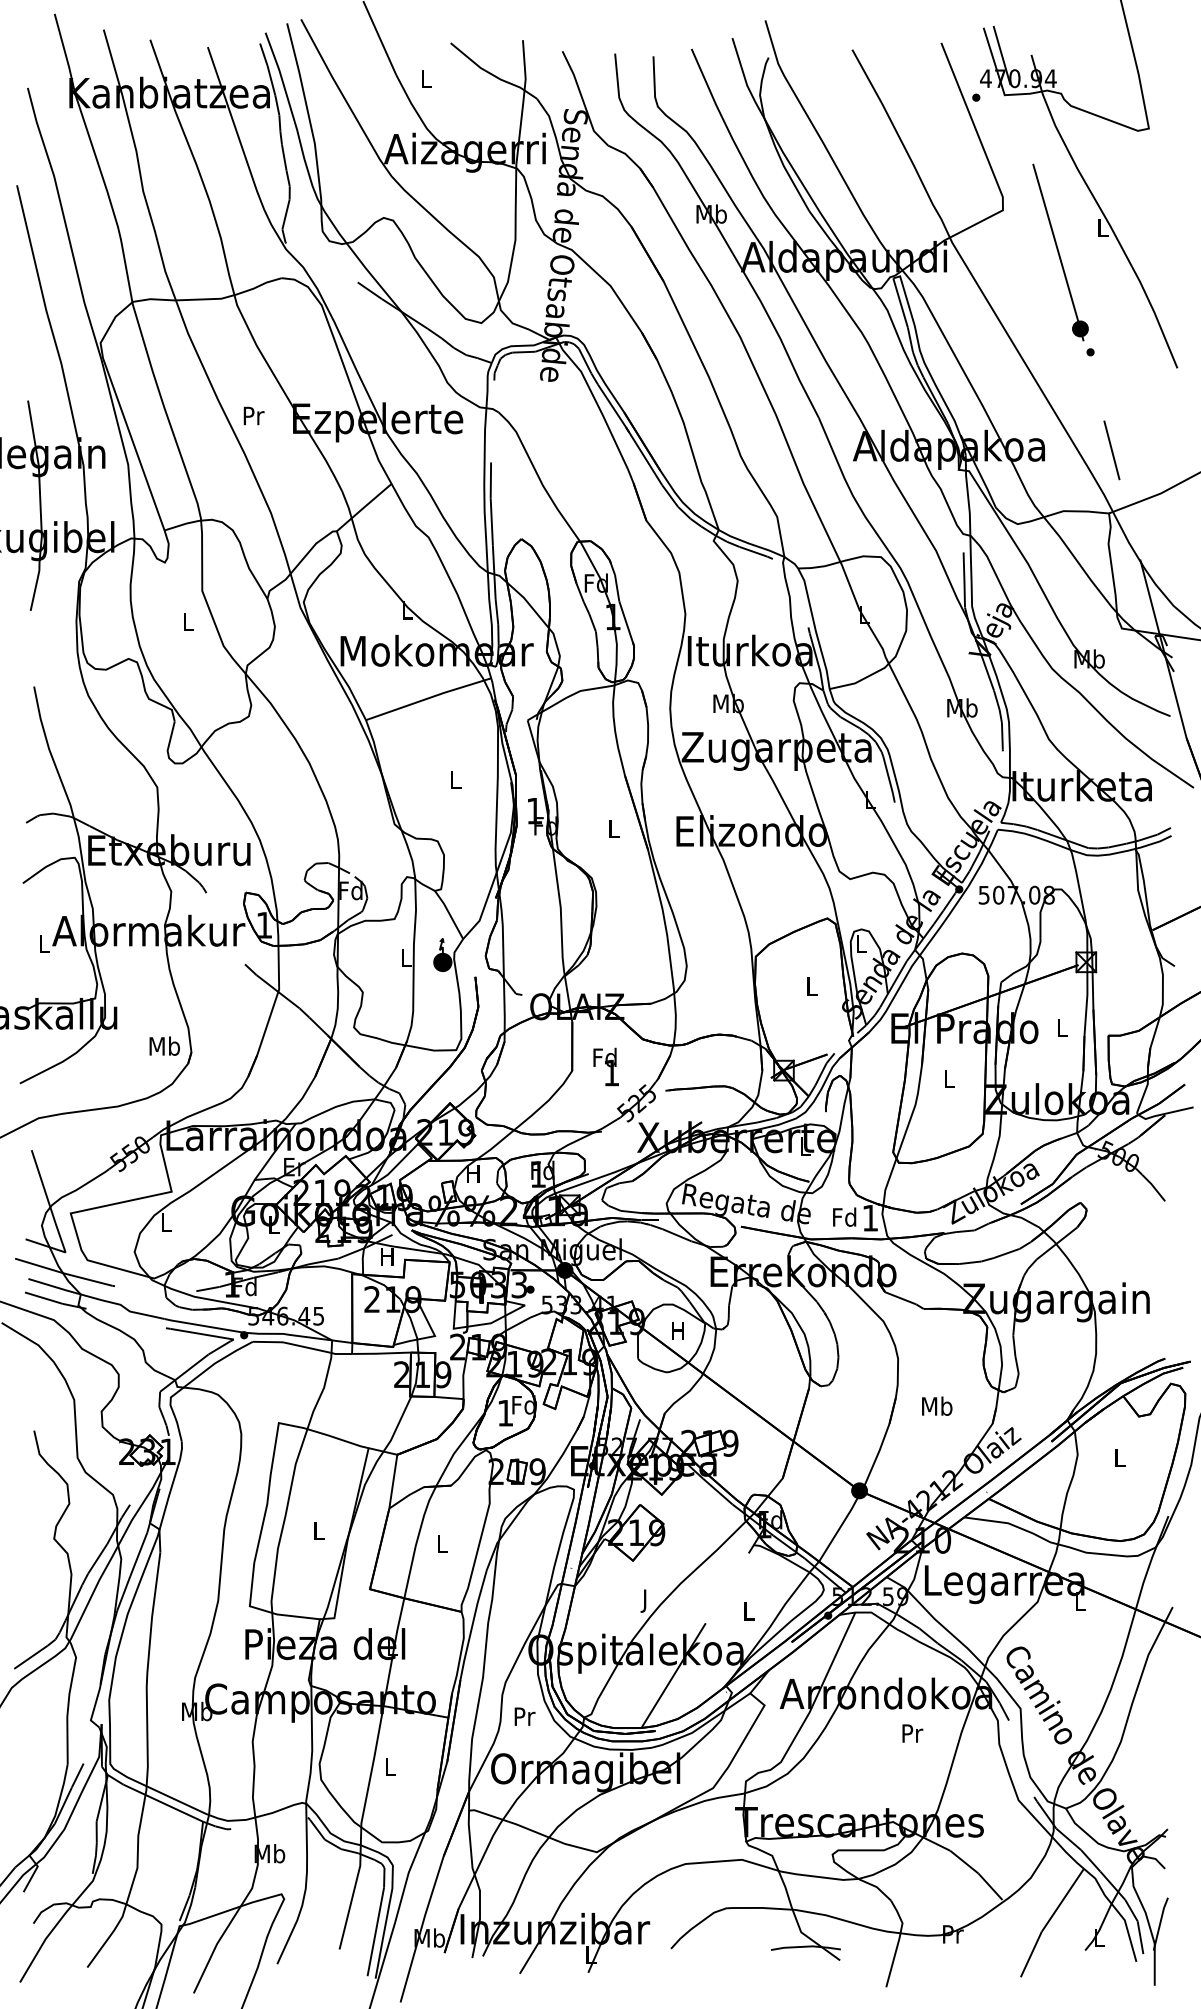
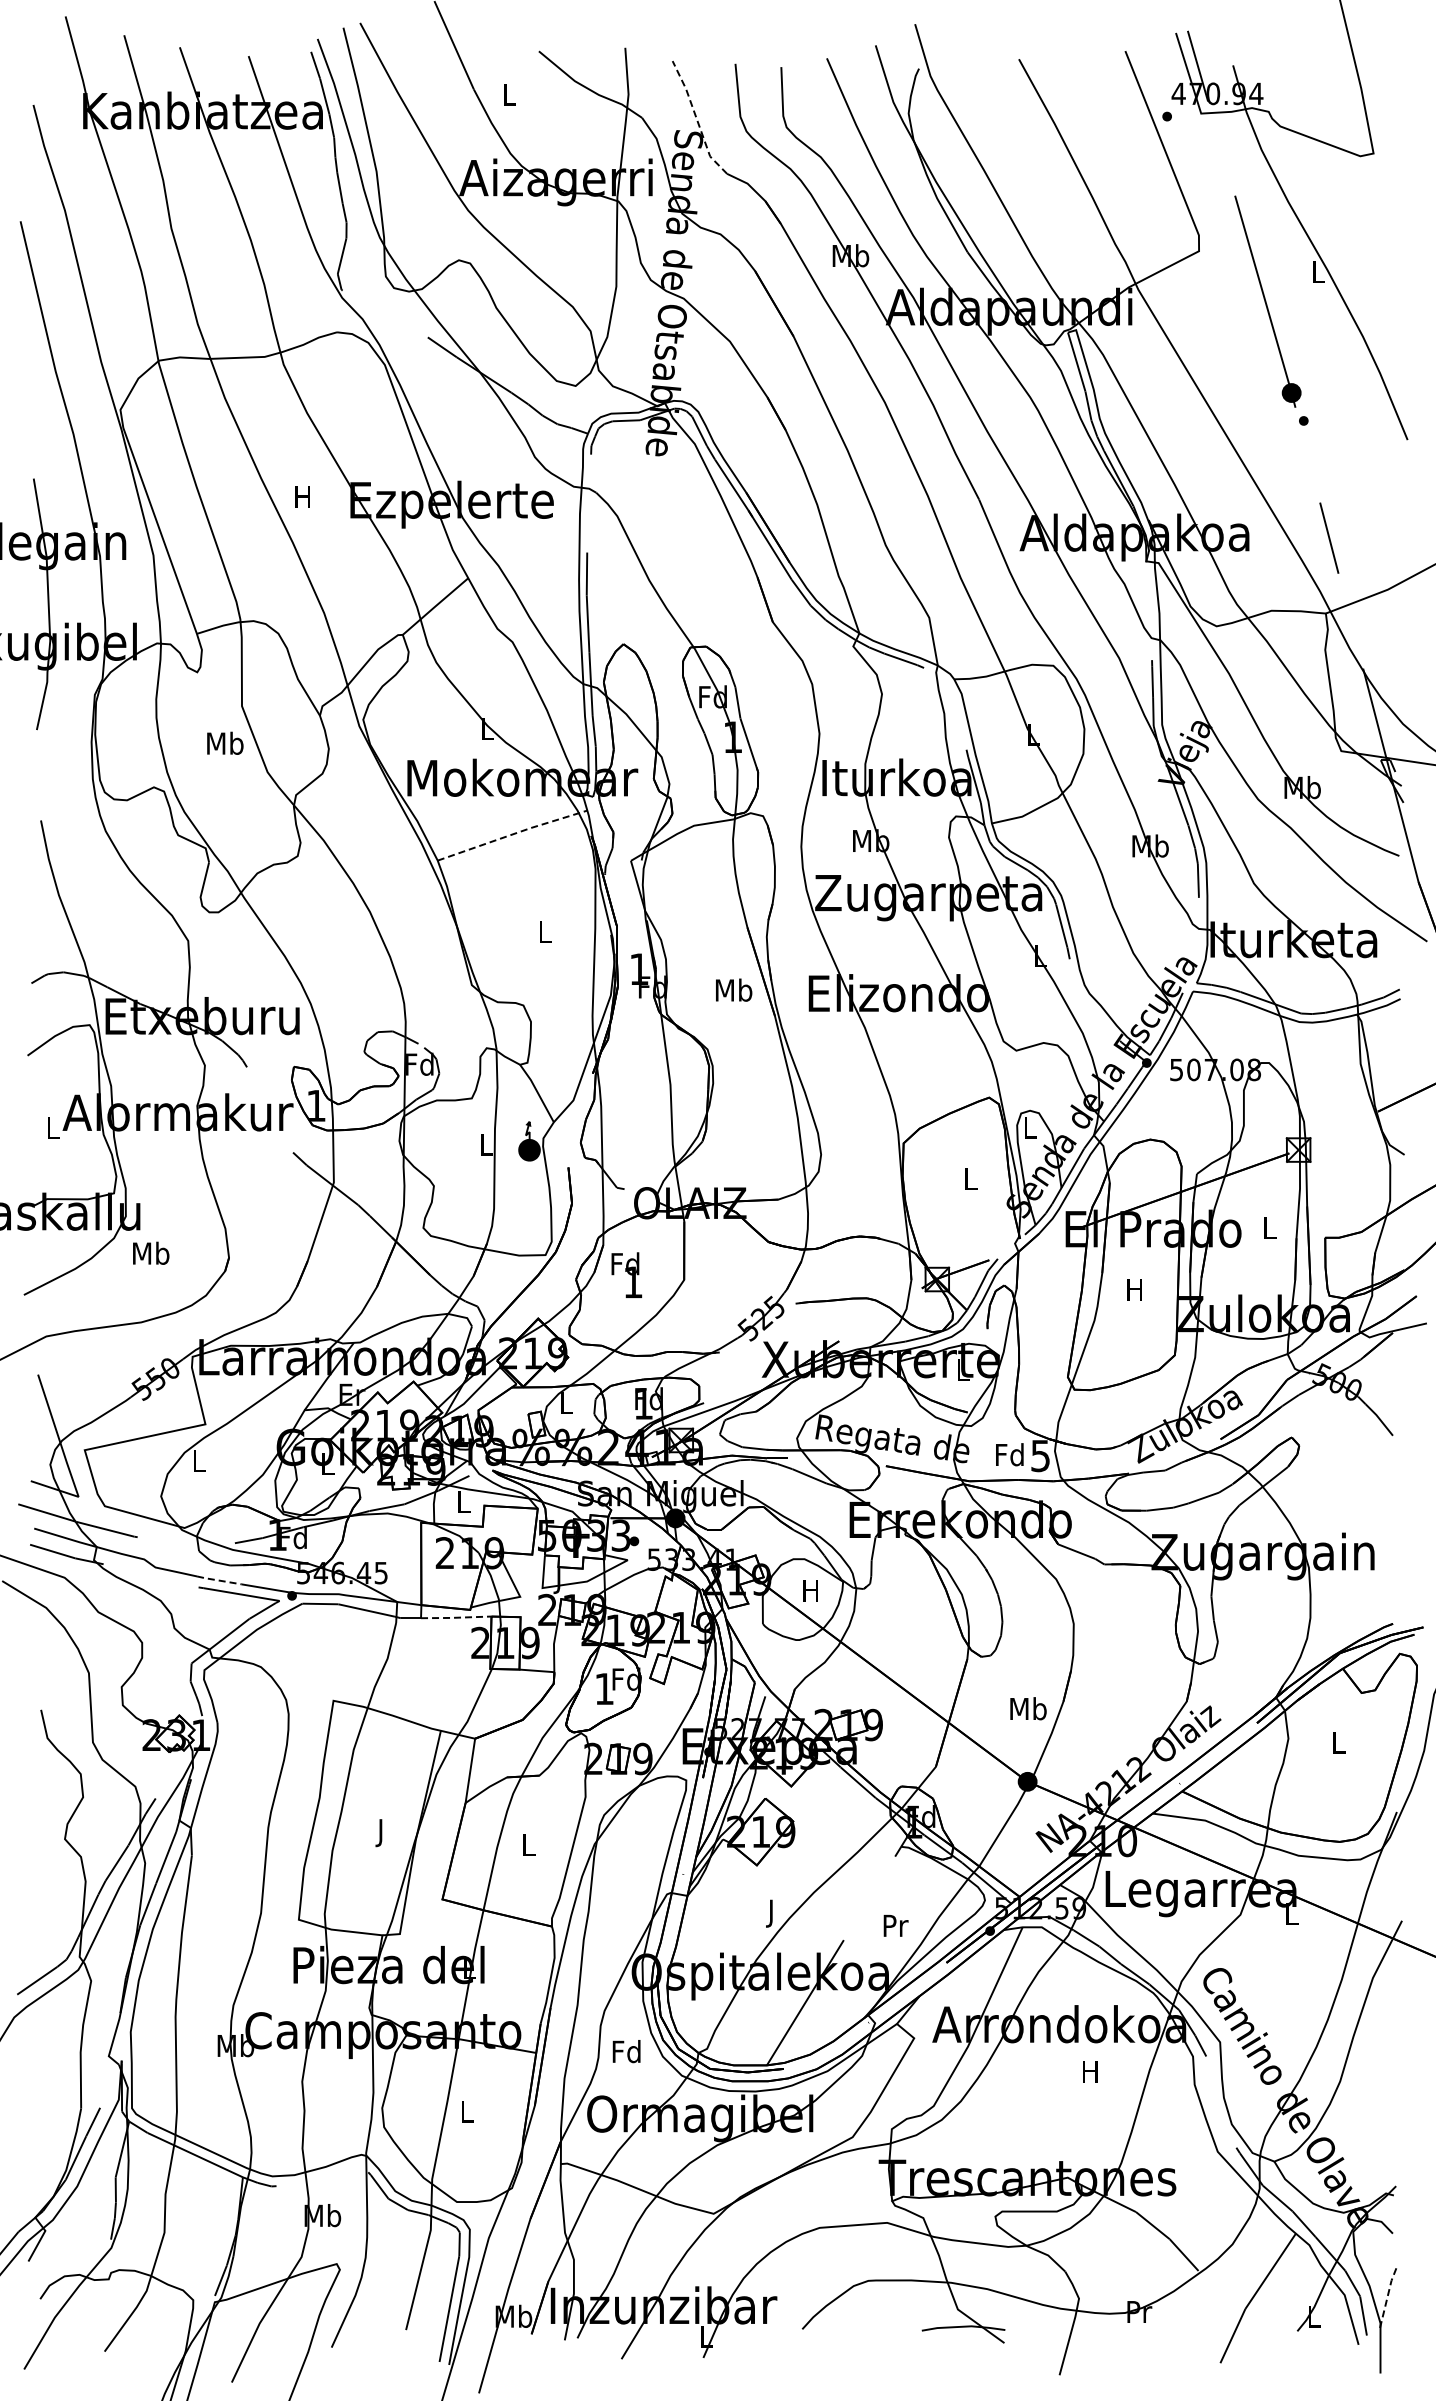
line: (583, 100) -> (697, 119), solid -> dashed
text: (253, 415) -> (303, 496), Pr -> H
text: (188, 621) -> (225, 742), L -> Mb
line: (429, 698) -> (513, 834), solid -> dashed
text: (614, 827) -> (734, 989), L -> Mb
text: (165, 1045) -> (151, 1252), moved
text: (605, 1066) -> (626, 1274), moved
text: (948, 1078) -> (1134, 1289), L -> H
text: (472, 1173) -> (565, 1402), H -> L
text: (870, 1218) -> (1040, 1456), 1 -> 5
text: (387, 1256) -> (463, 1501), H -> L
line: (183, 1322) -> (219, 1580), solid -> dashed
line: (381, 1353) -> (456, 1617), solid -> dashed
text: (937, 1406) -> (1028, 1708), moved
text: (318, 1534) -> (381, 1833), L -> J
text: (748, 1611) -> (895, 1925), L -> Pr
text: (523, 1716) -> (626, 2051), Pr -> Fd
text: (912, 1733) -> (1091, 2071), Pr -> H
line: (1160, 1923) -> (1387, 2298), solid -> dashed

